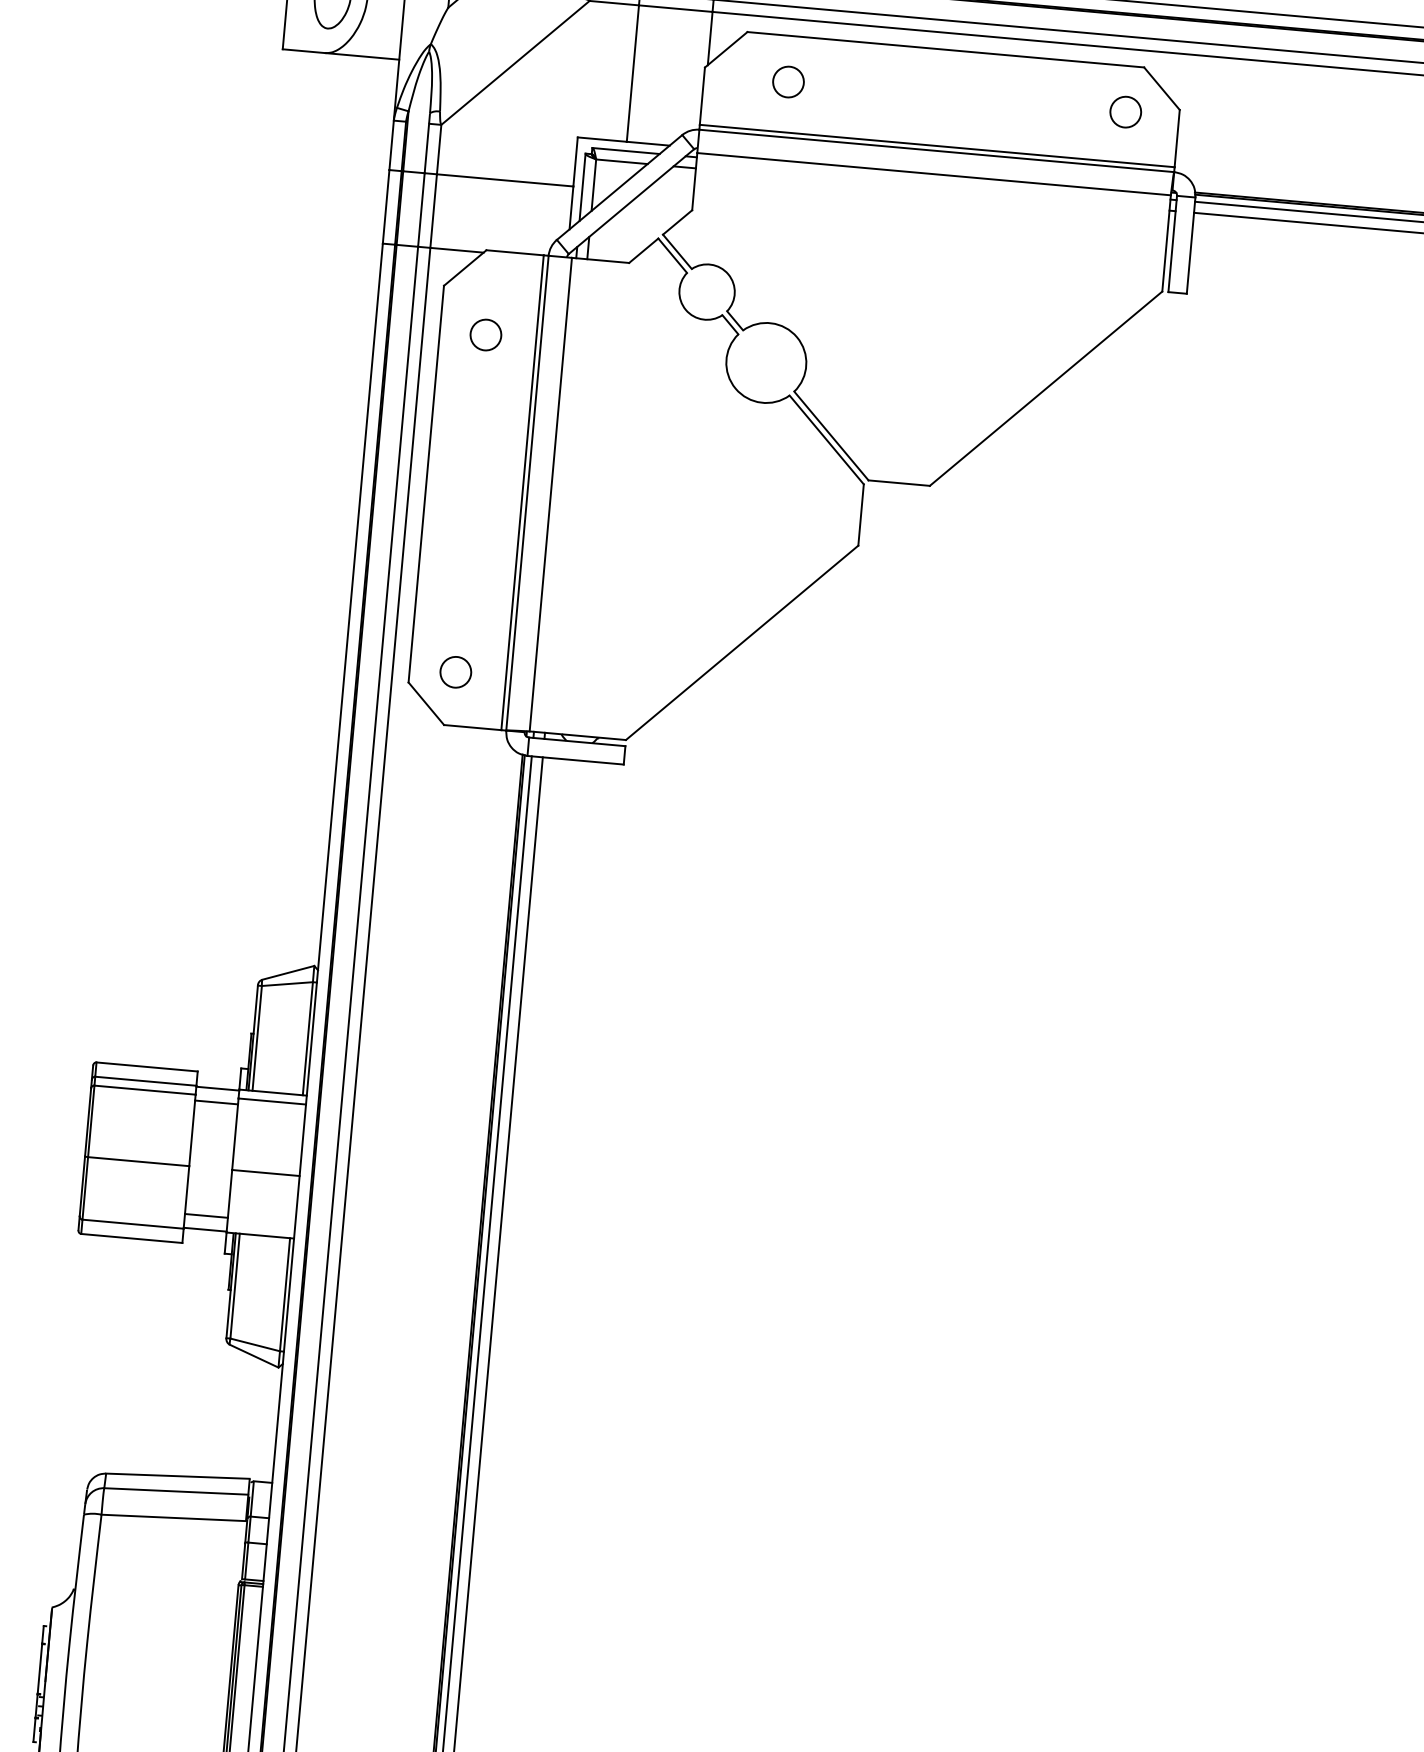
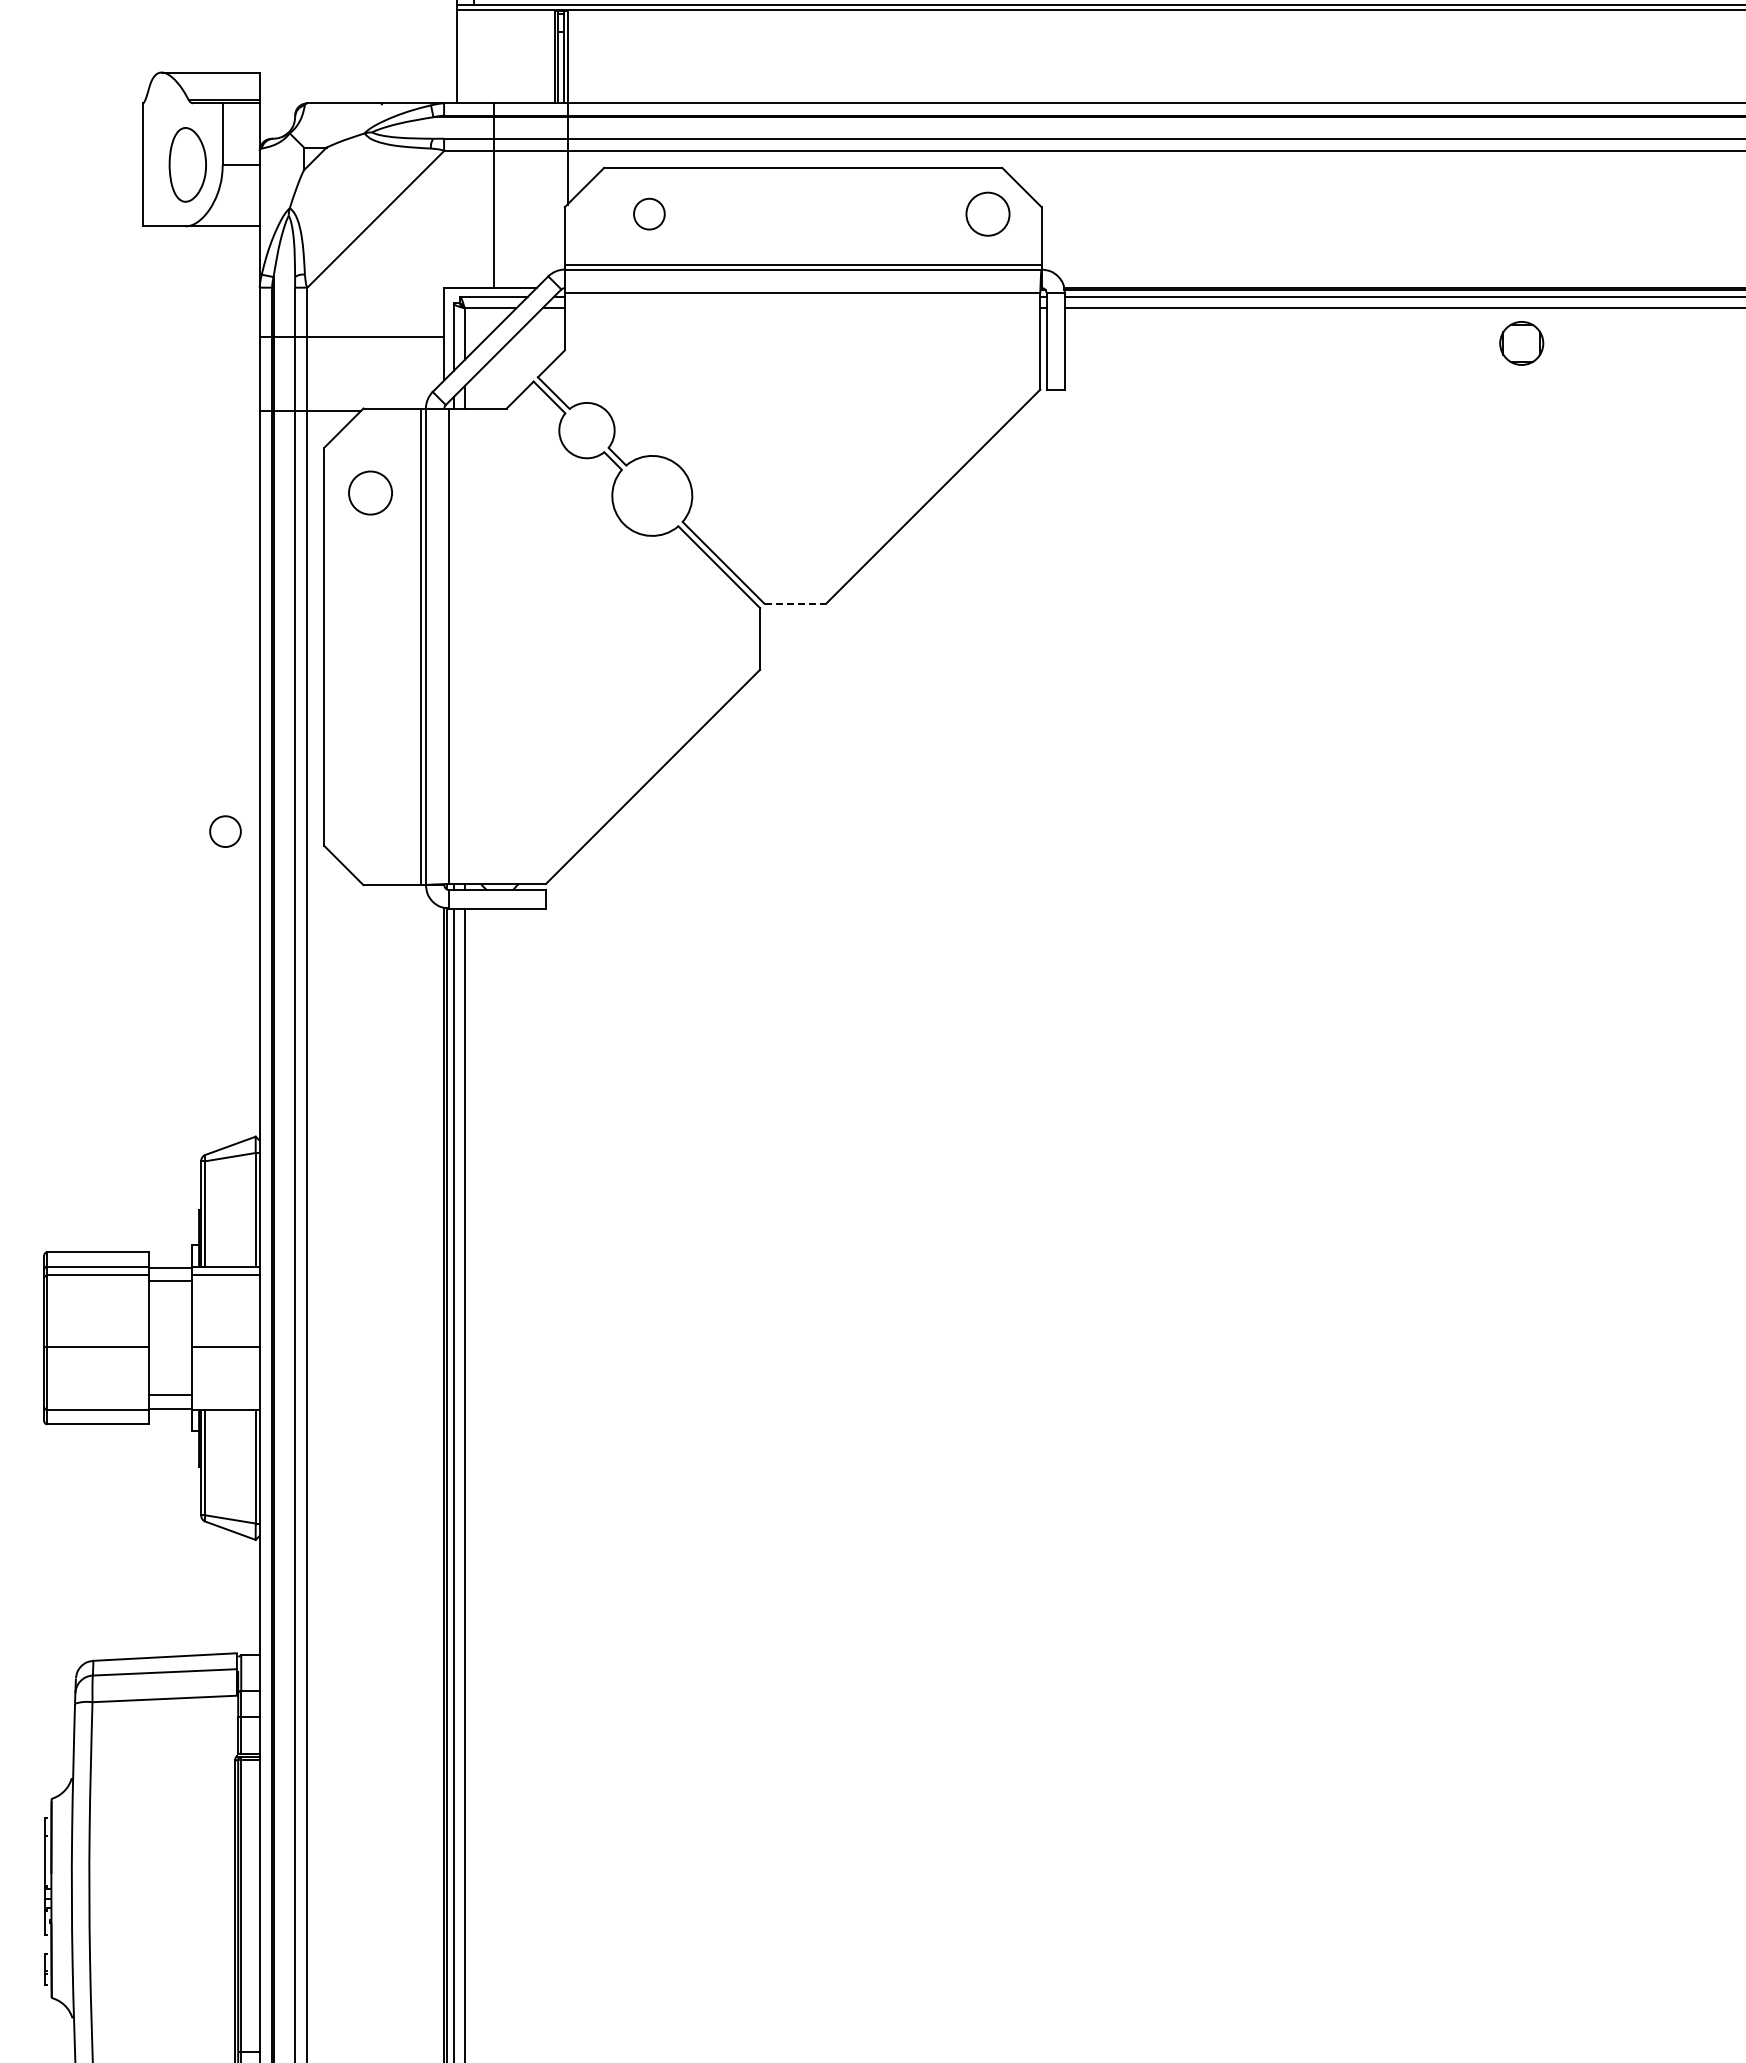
circle: (1125, 111) -> (987, 213), size x1.4
circle: (485, 334) -> (370, 492), size x1.4
line: (899, 482) -> (795, 603), solid -> dashed
circle: (455, 672) -> (225, 831), moved

